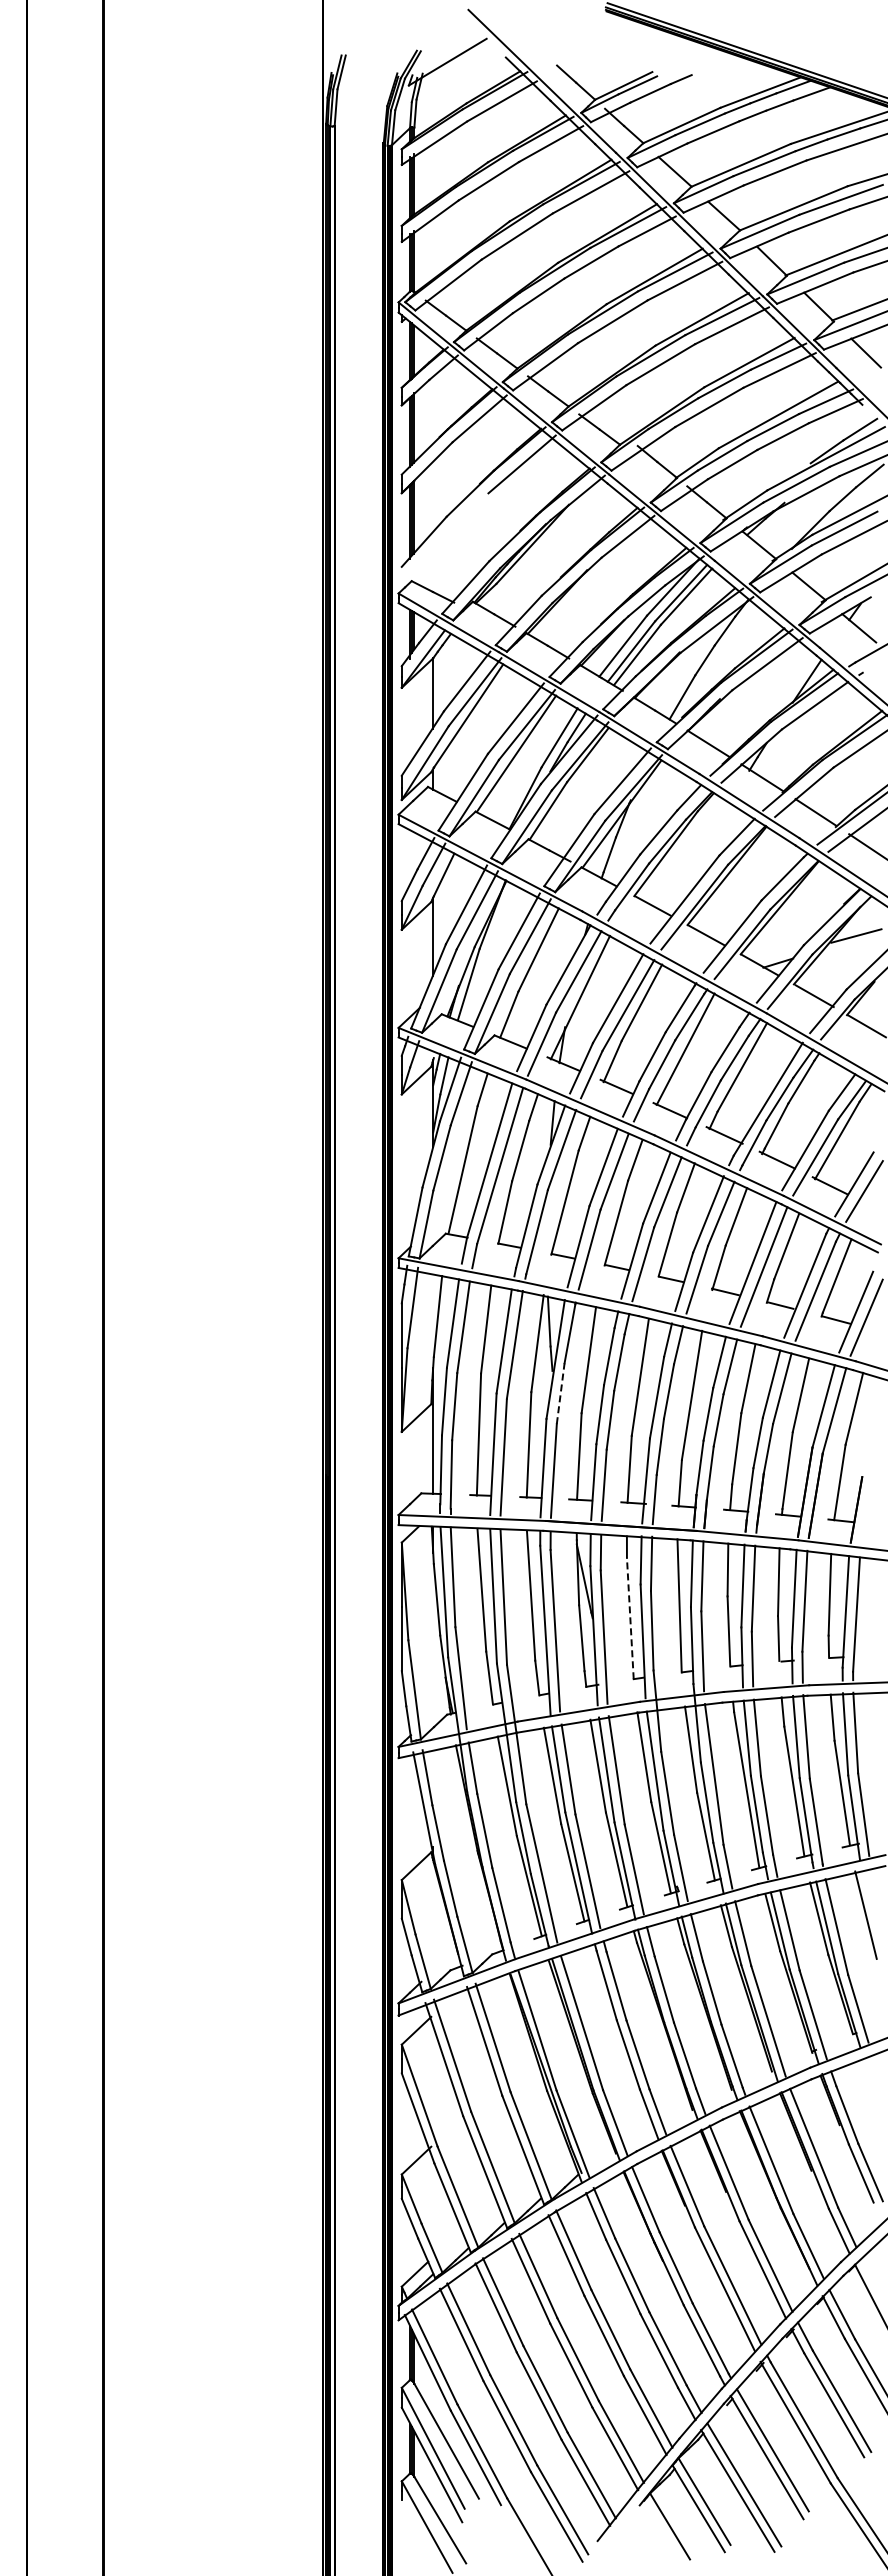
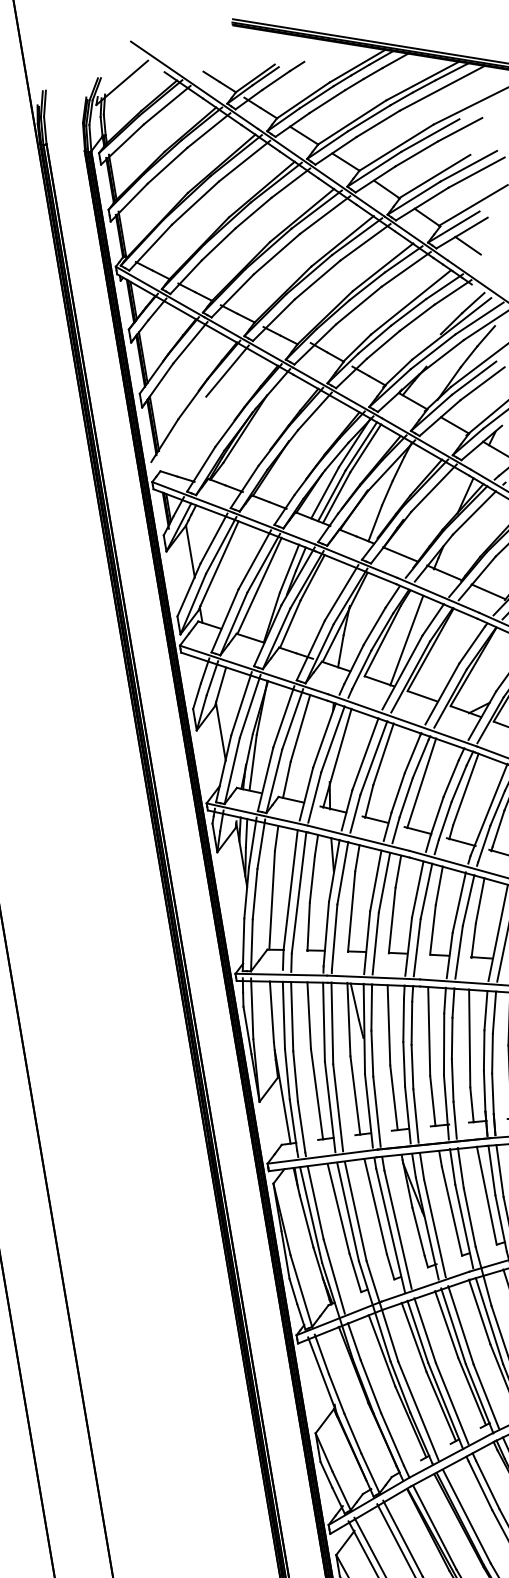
line: (697, 858) -> (406, 640), added
line: (560, 1393) -> (372, 1053), dashed -> solid
line: (630, 1618) -> (452, 1211), dashed -> solid

